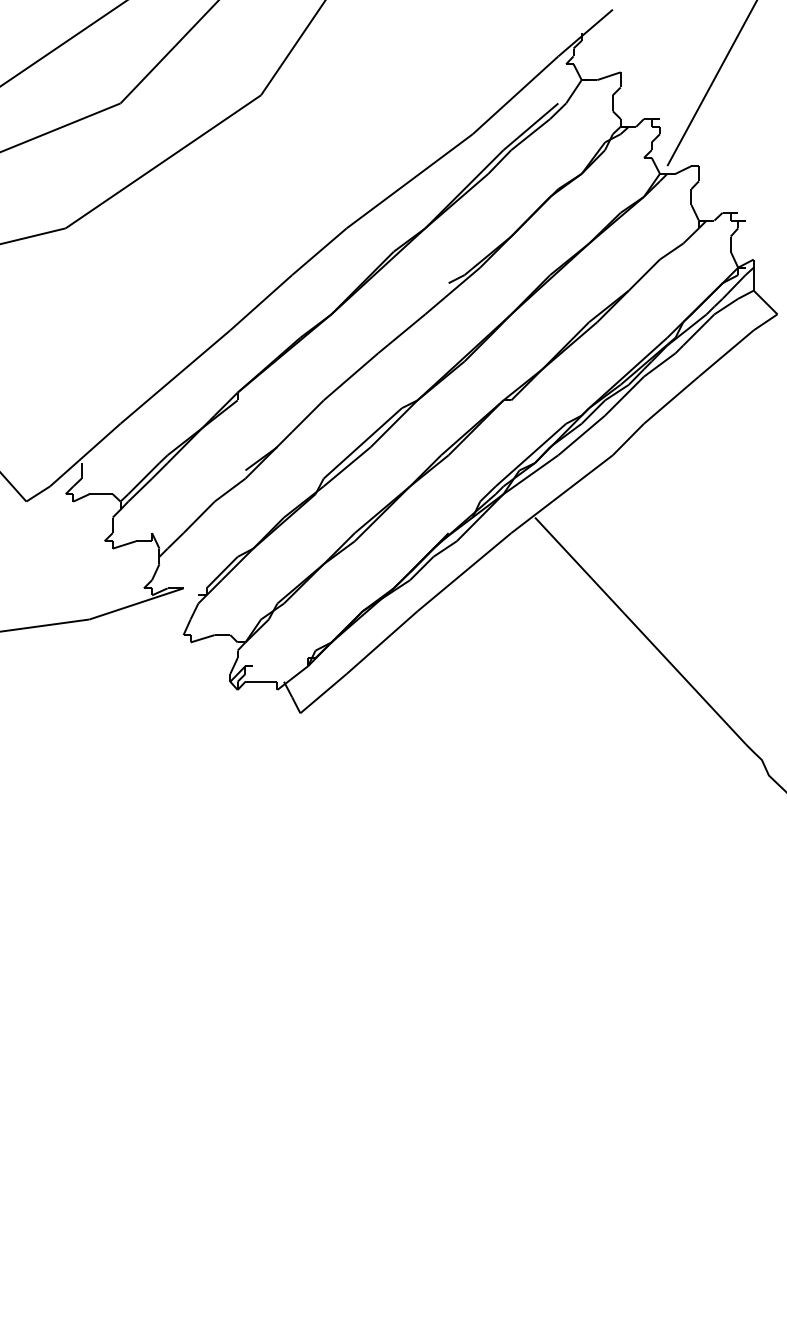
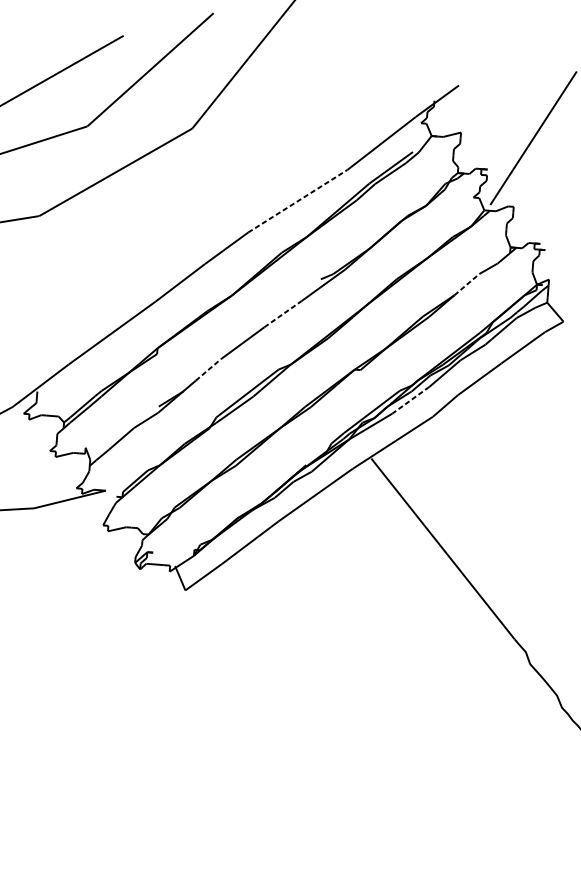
line: (409, 181) -> (297, 201), solid -> dashed
line: (644, 274) -> (466, 284), solid -> dashed
line: (401, 333) -> (282, 313), solid -> dashed
line: (308, 415) -> (208, 369), solid -> dashed
line: (581, 435) -> (410, 400), solid -> dashed

